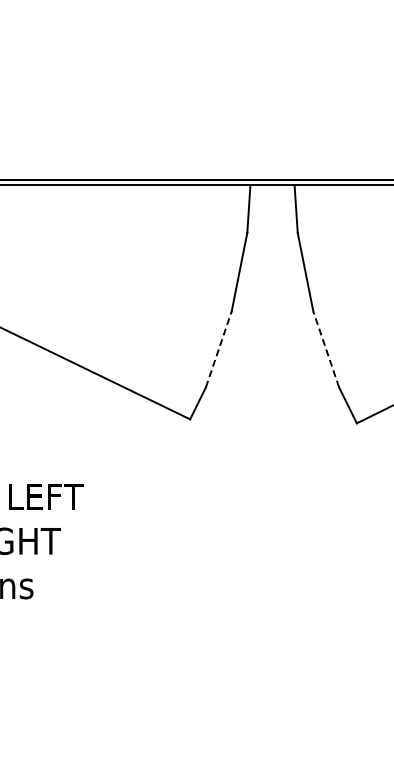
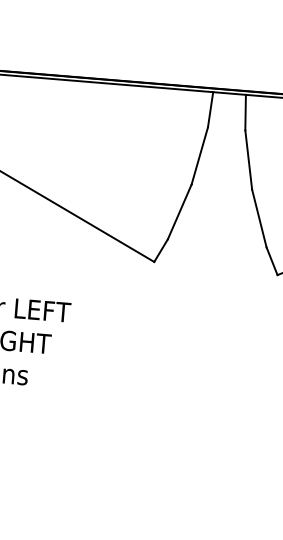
line: (218, 349) -> (179, 211), dashed -> solid
line: (326, 349) -> (259, 218), dashed -> solid

